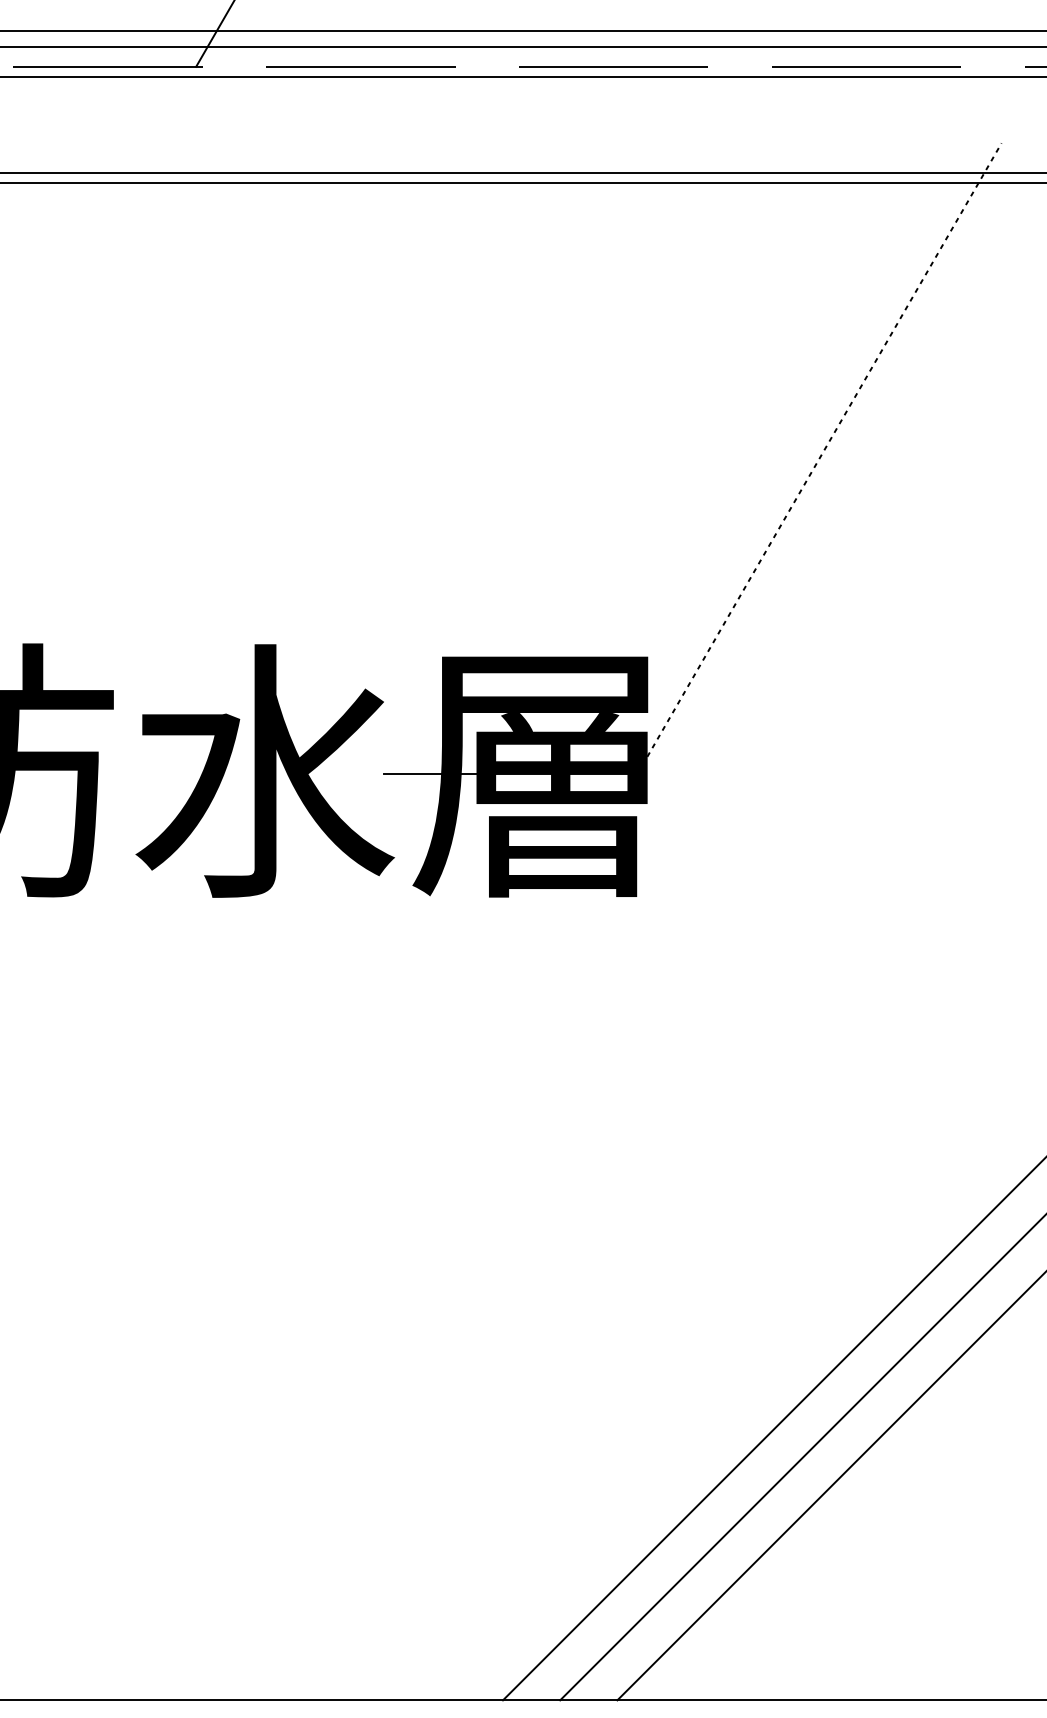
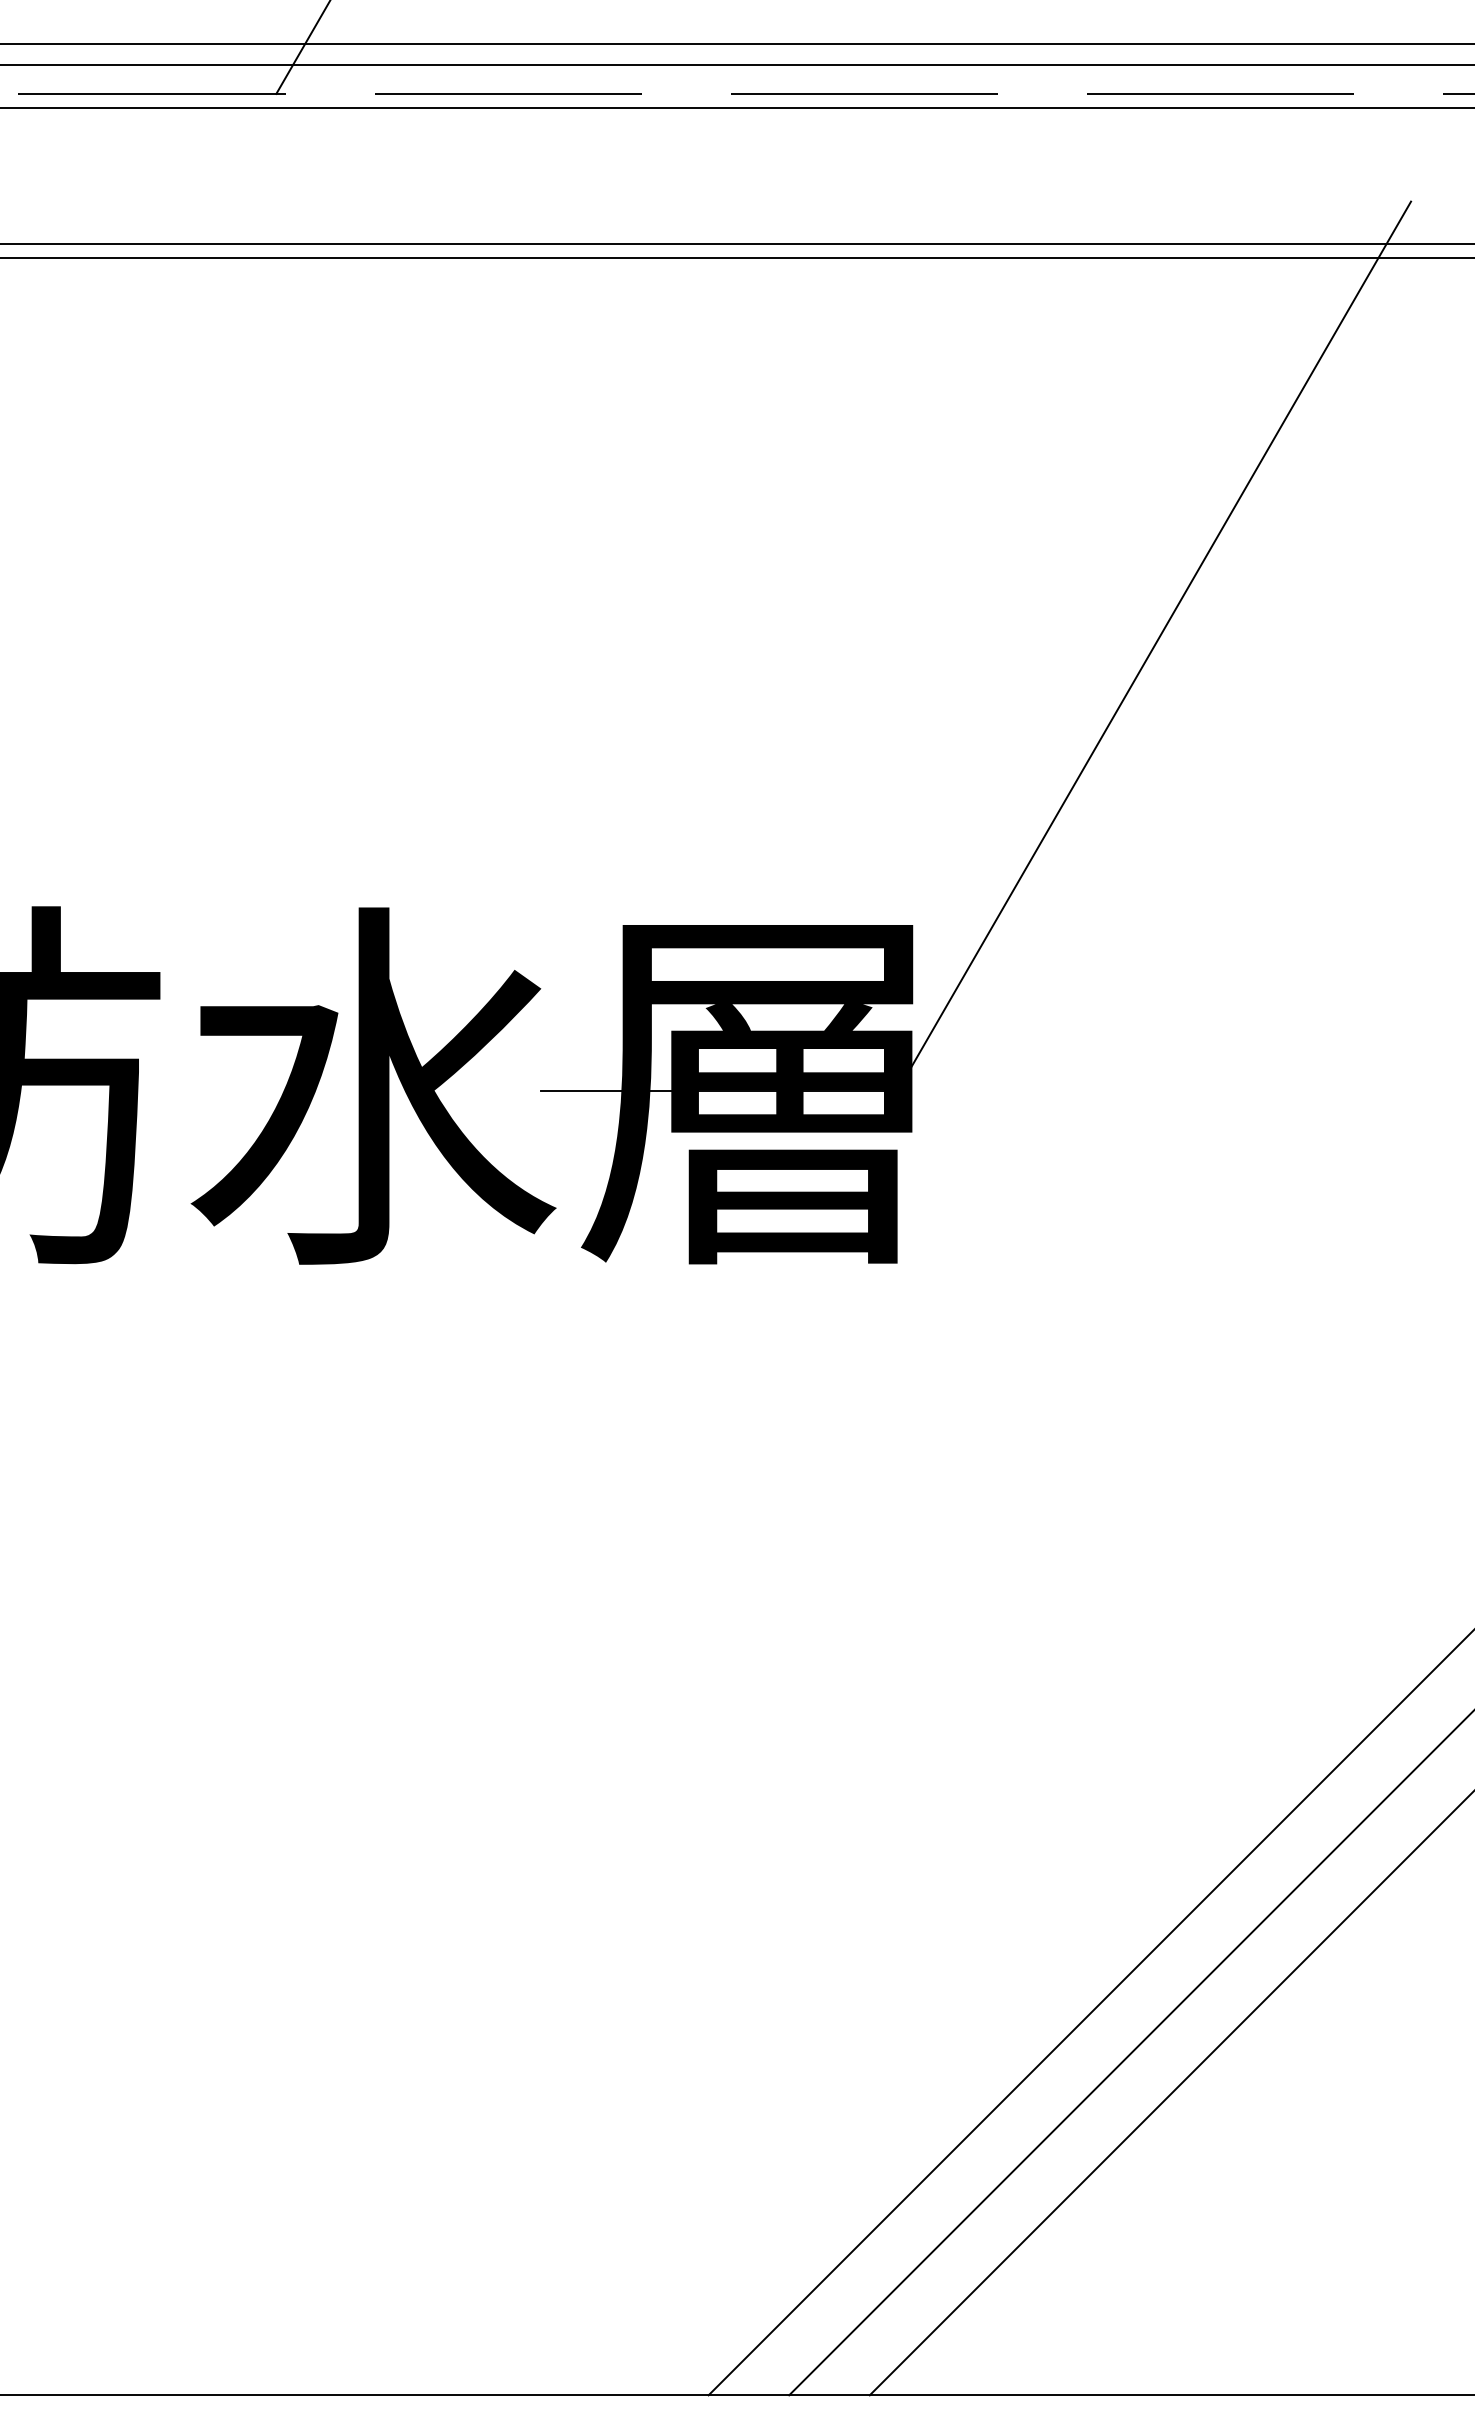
line: (819, 458) -> (1154, 645), dashed -> solid

